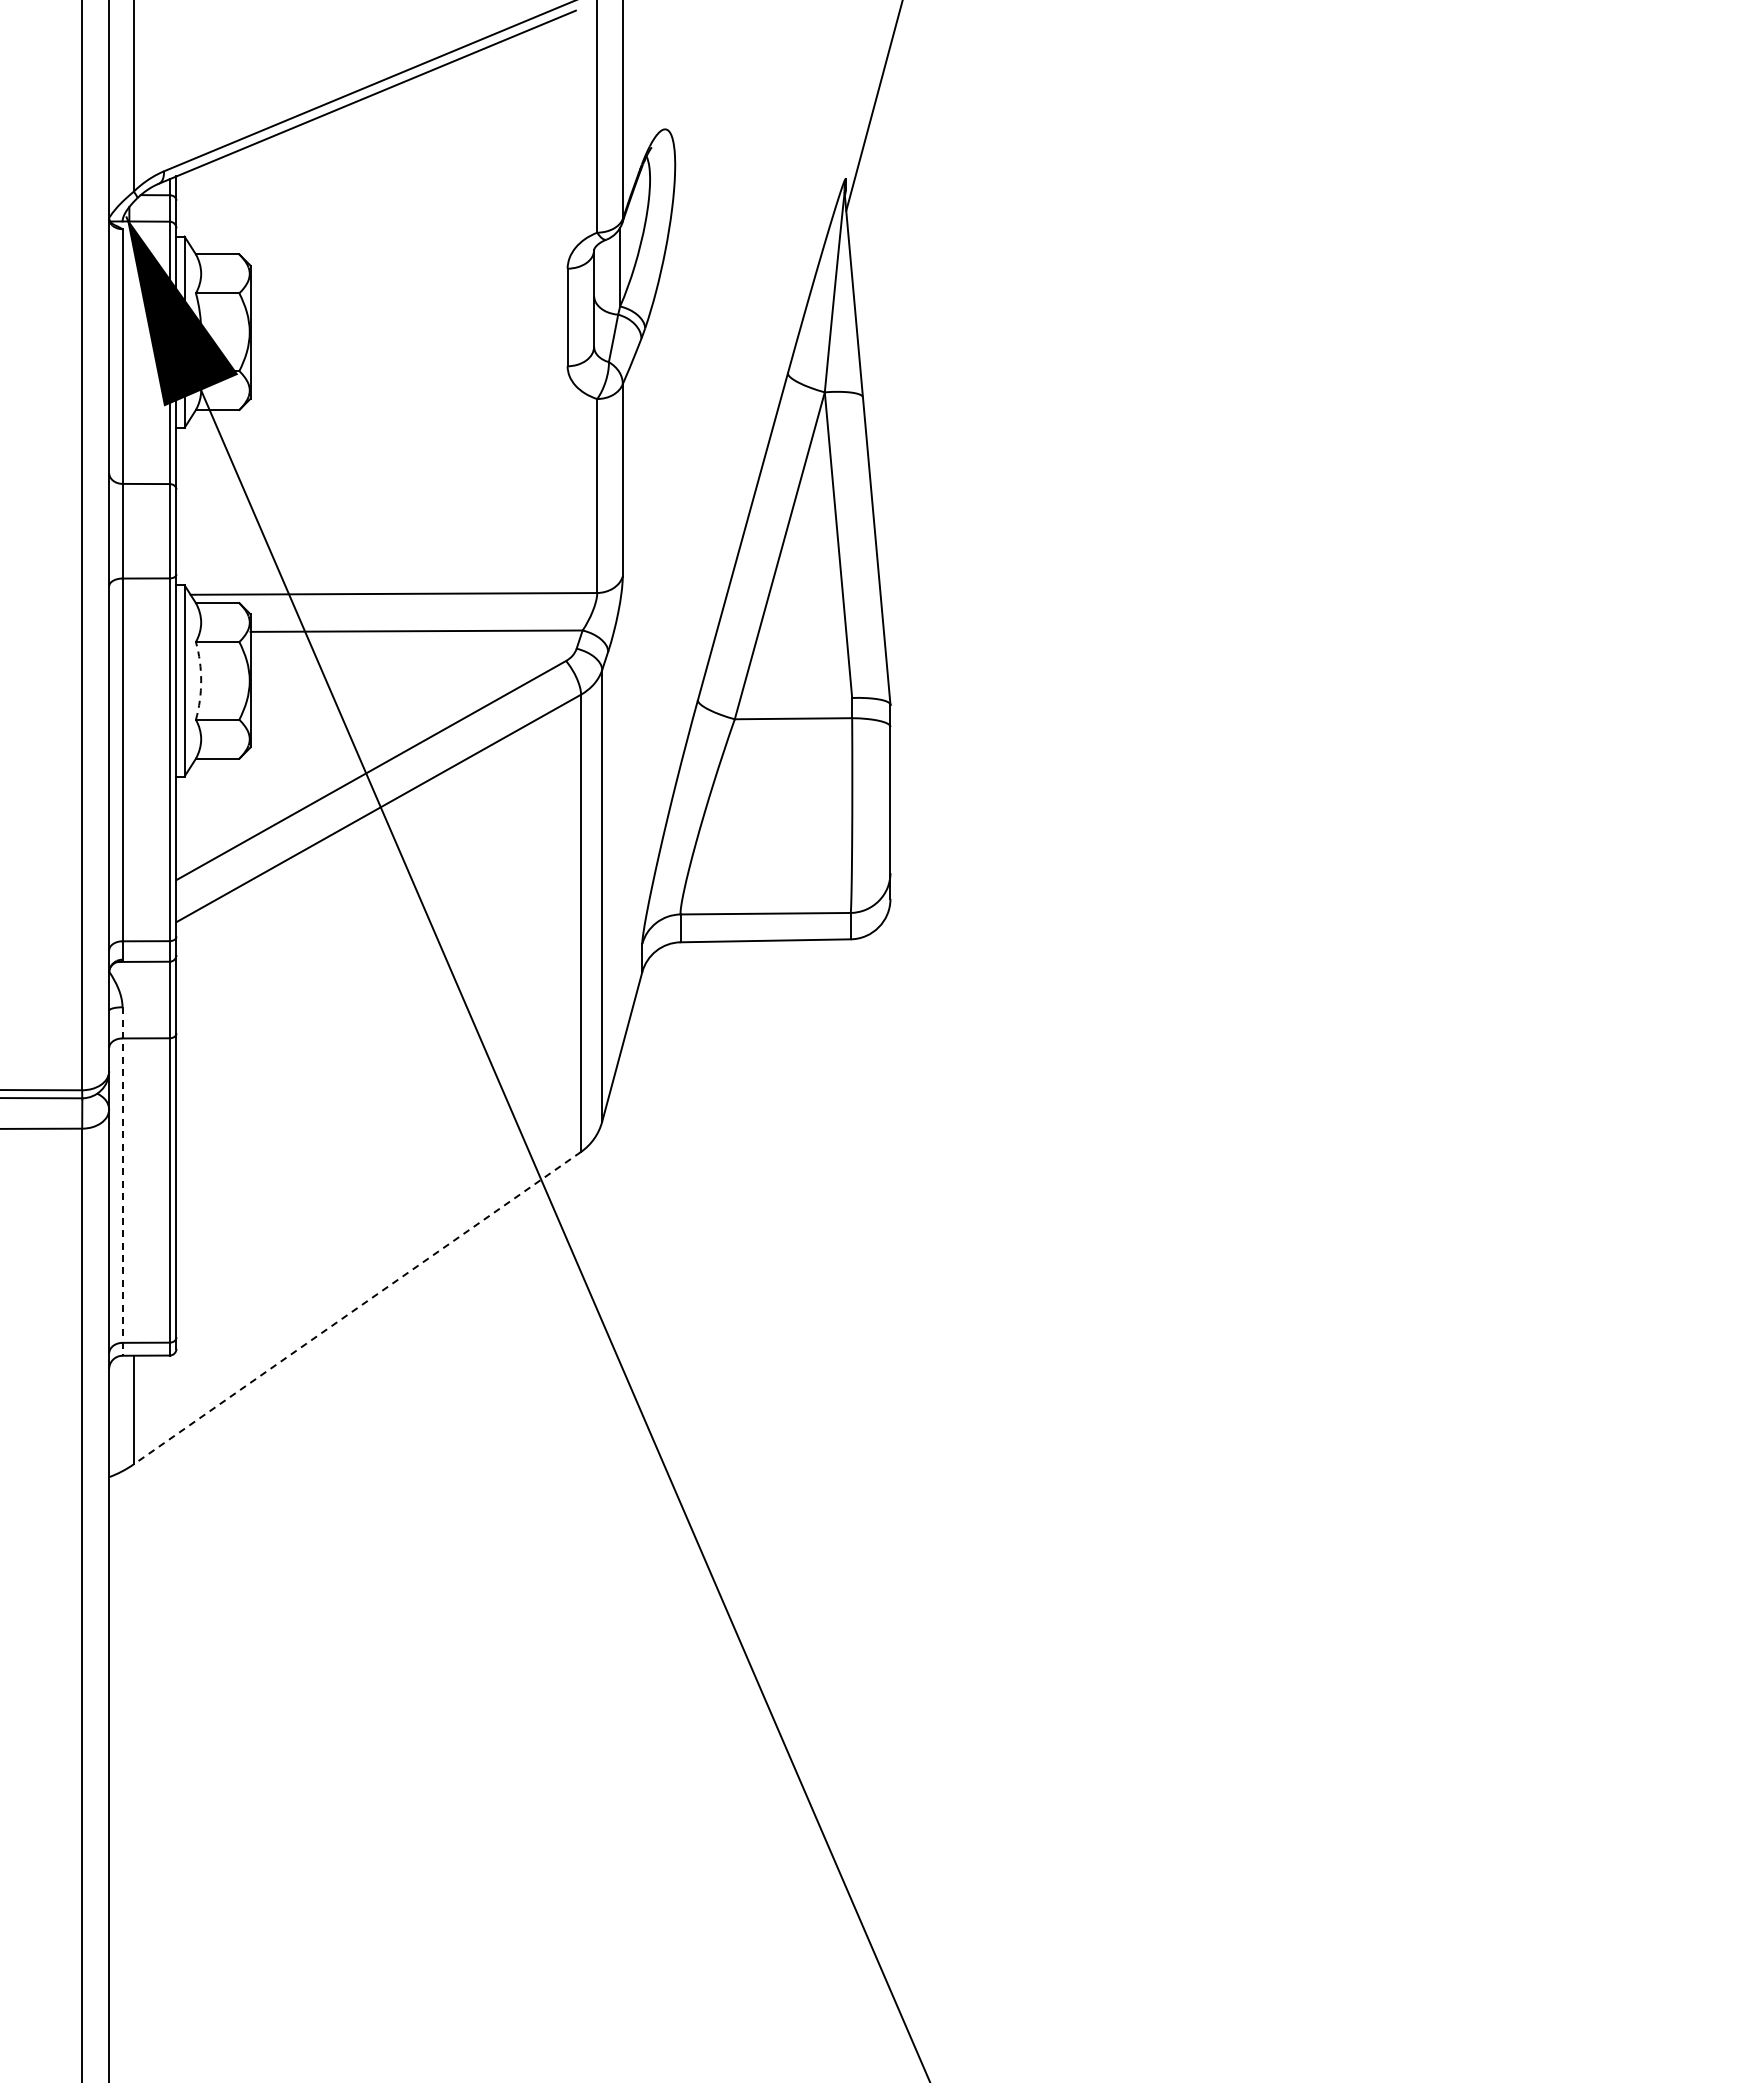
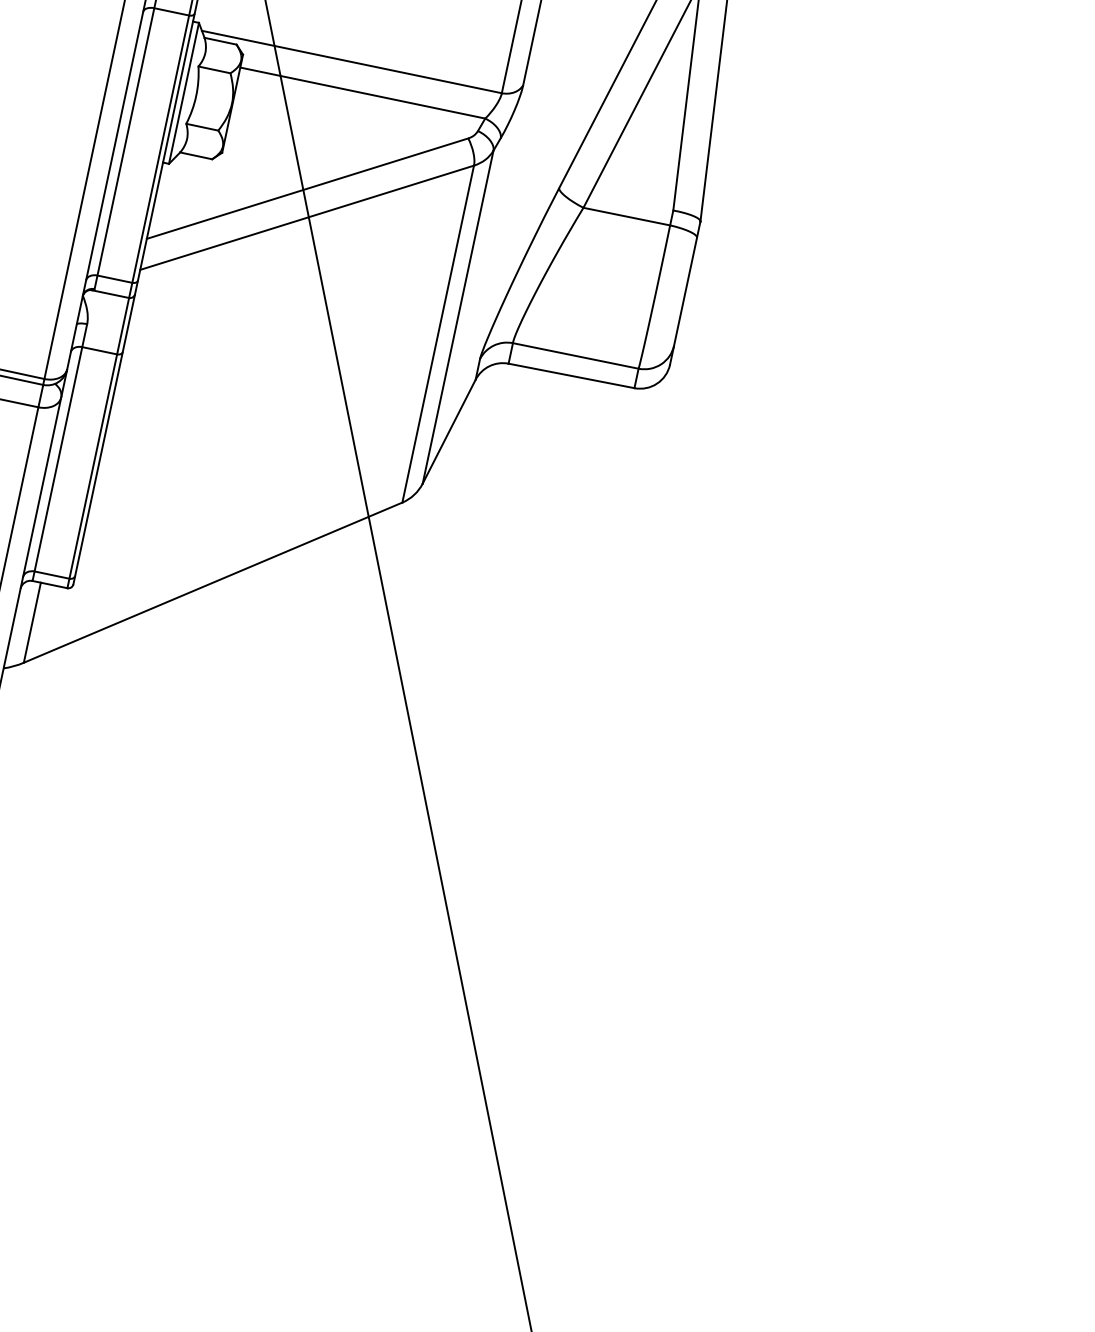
arc: (201, 680) -> (196, 95), dashed -> solid
line: (122, 1182) -> (59, 453), dashed -> solid
line: (357, 1308) -> (213, 582), dashed -> solid

